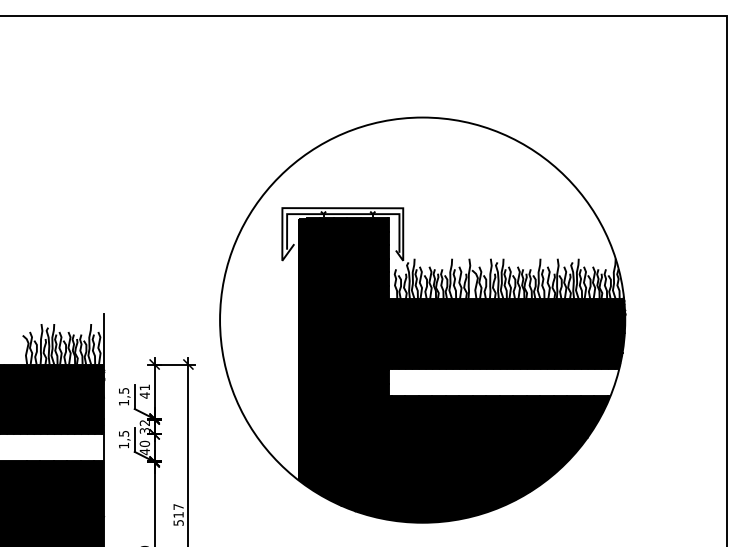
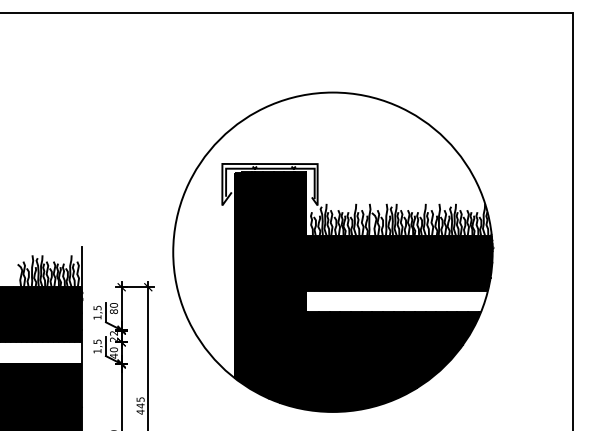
text: (144, 391) -> (113, 308), 41 -> 80
text: (145, 430) -> (114, 339), 32 -> 22
text: (178, 515) -> (140, 406), 517 -> 445

